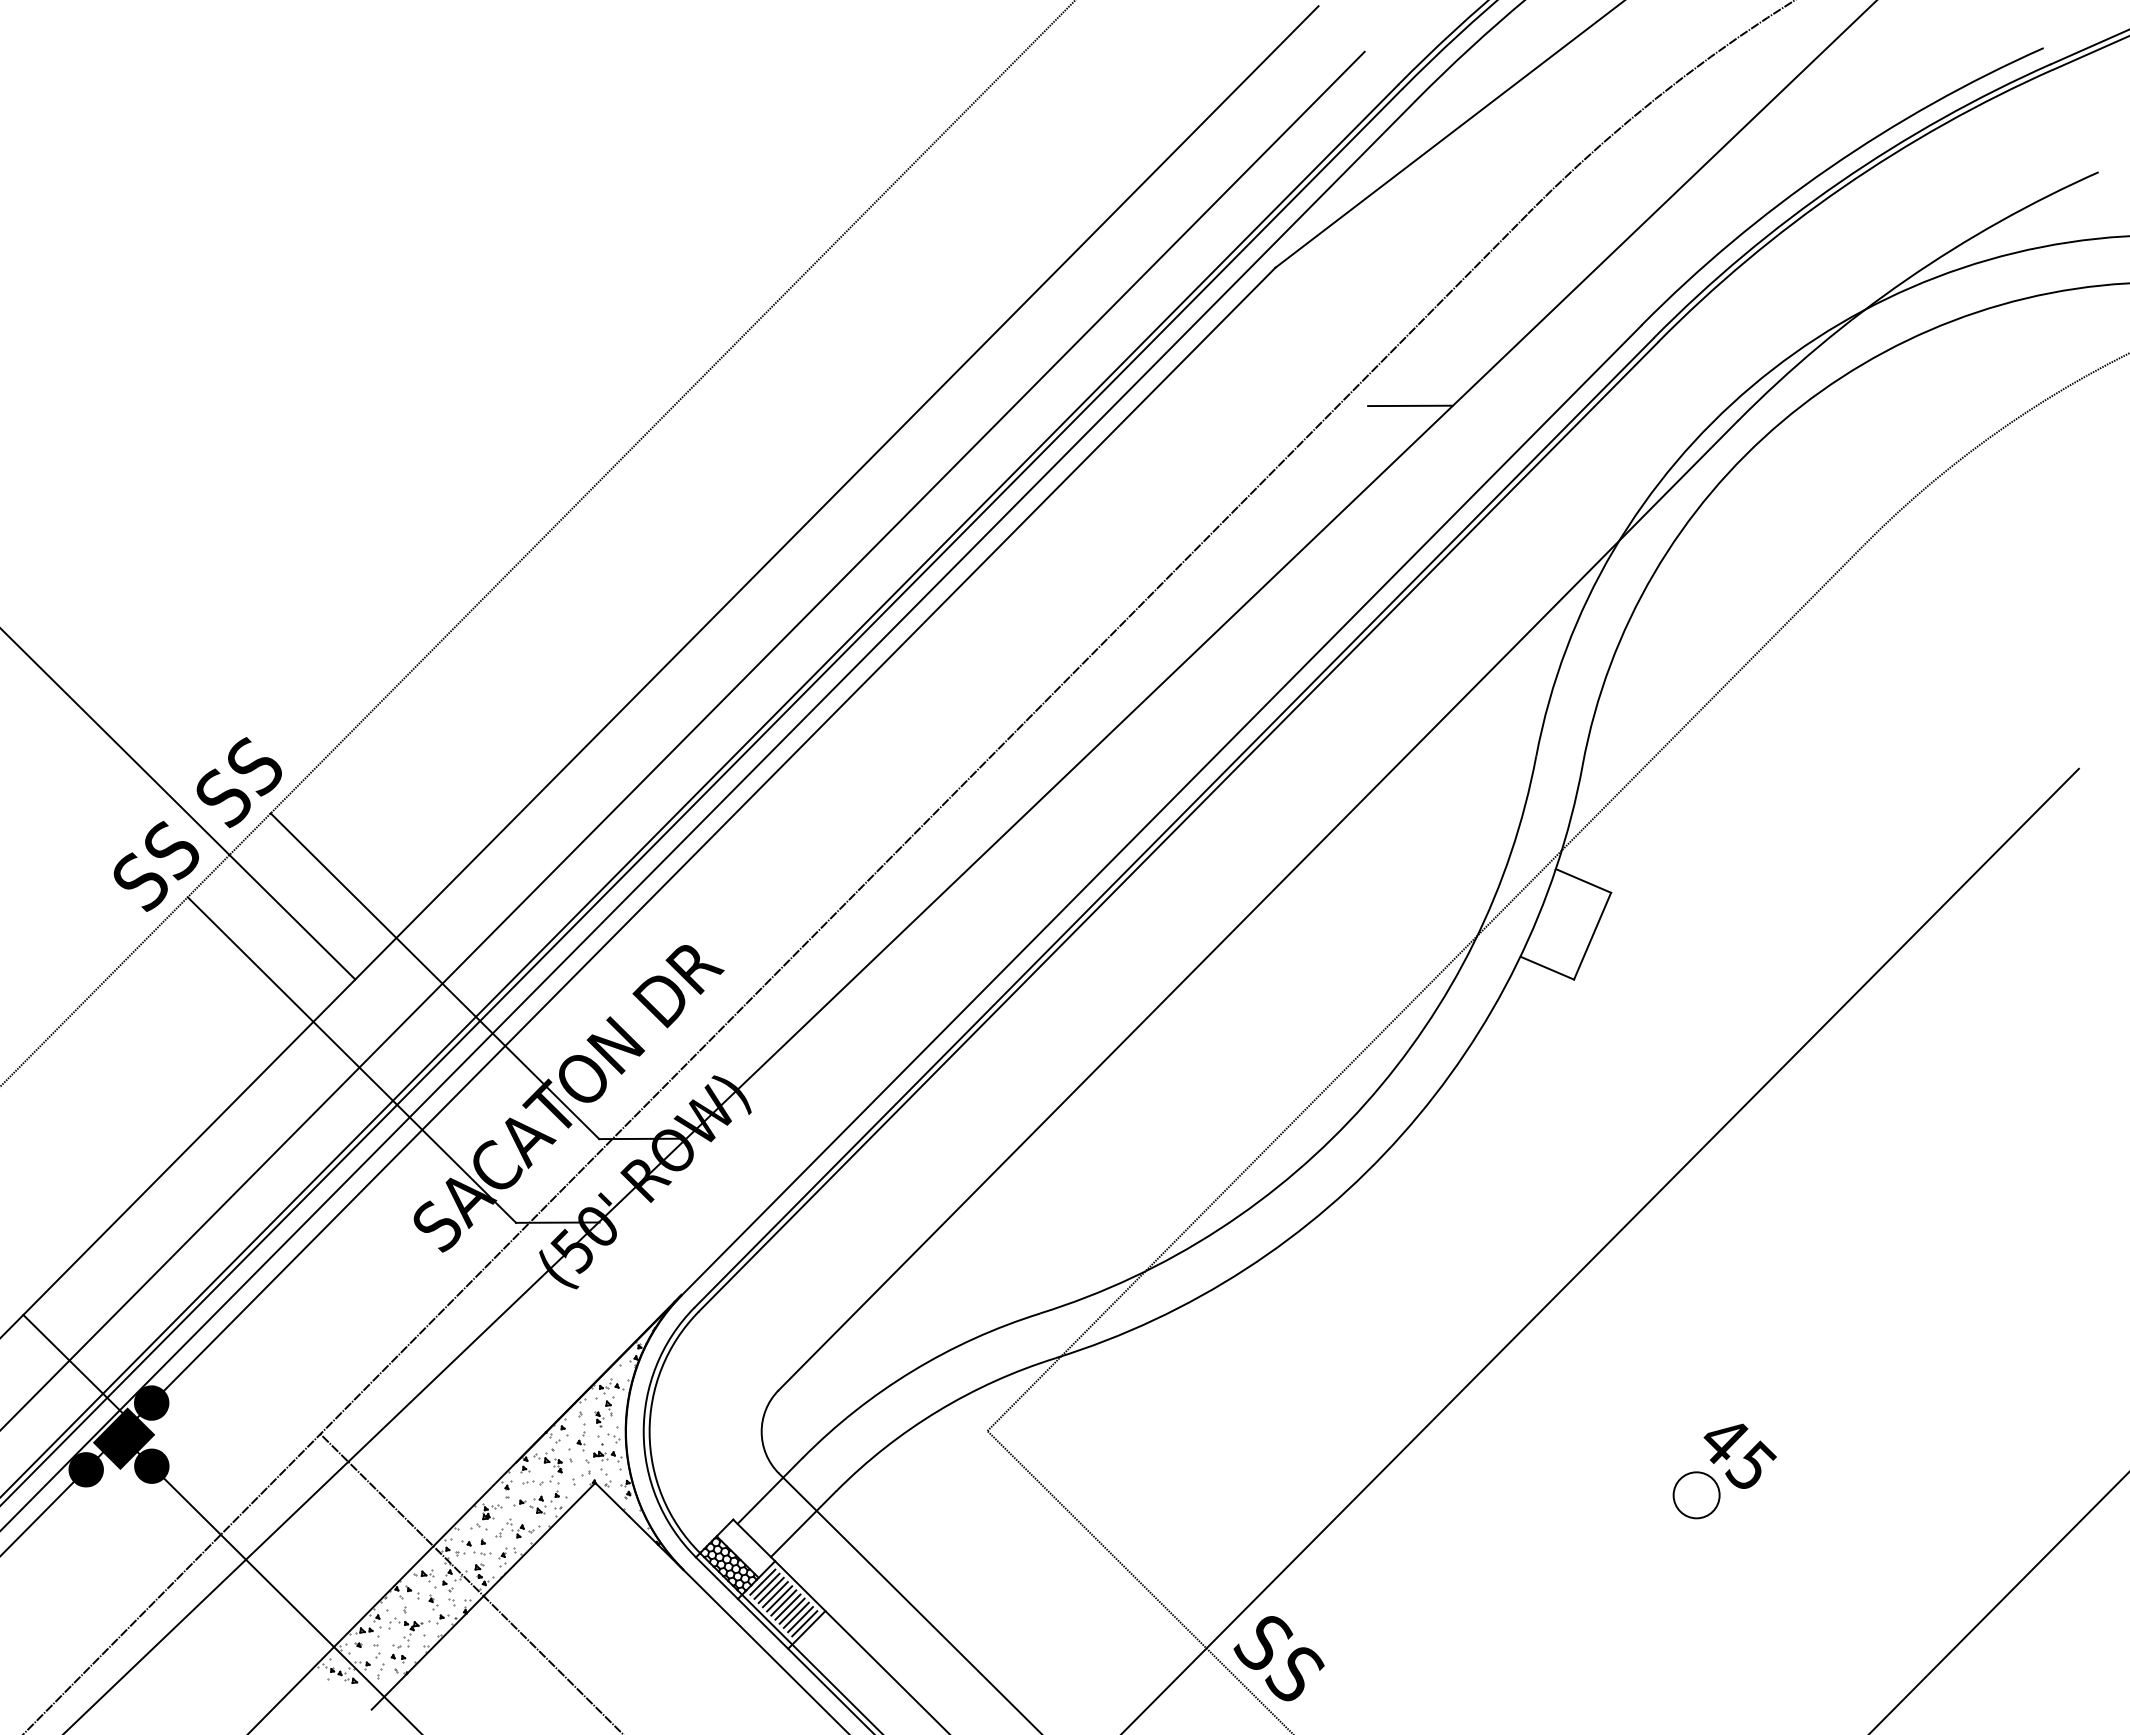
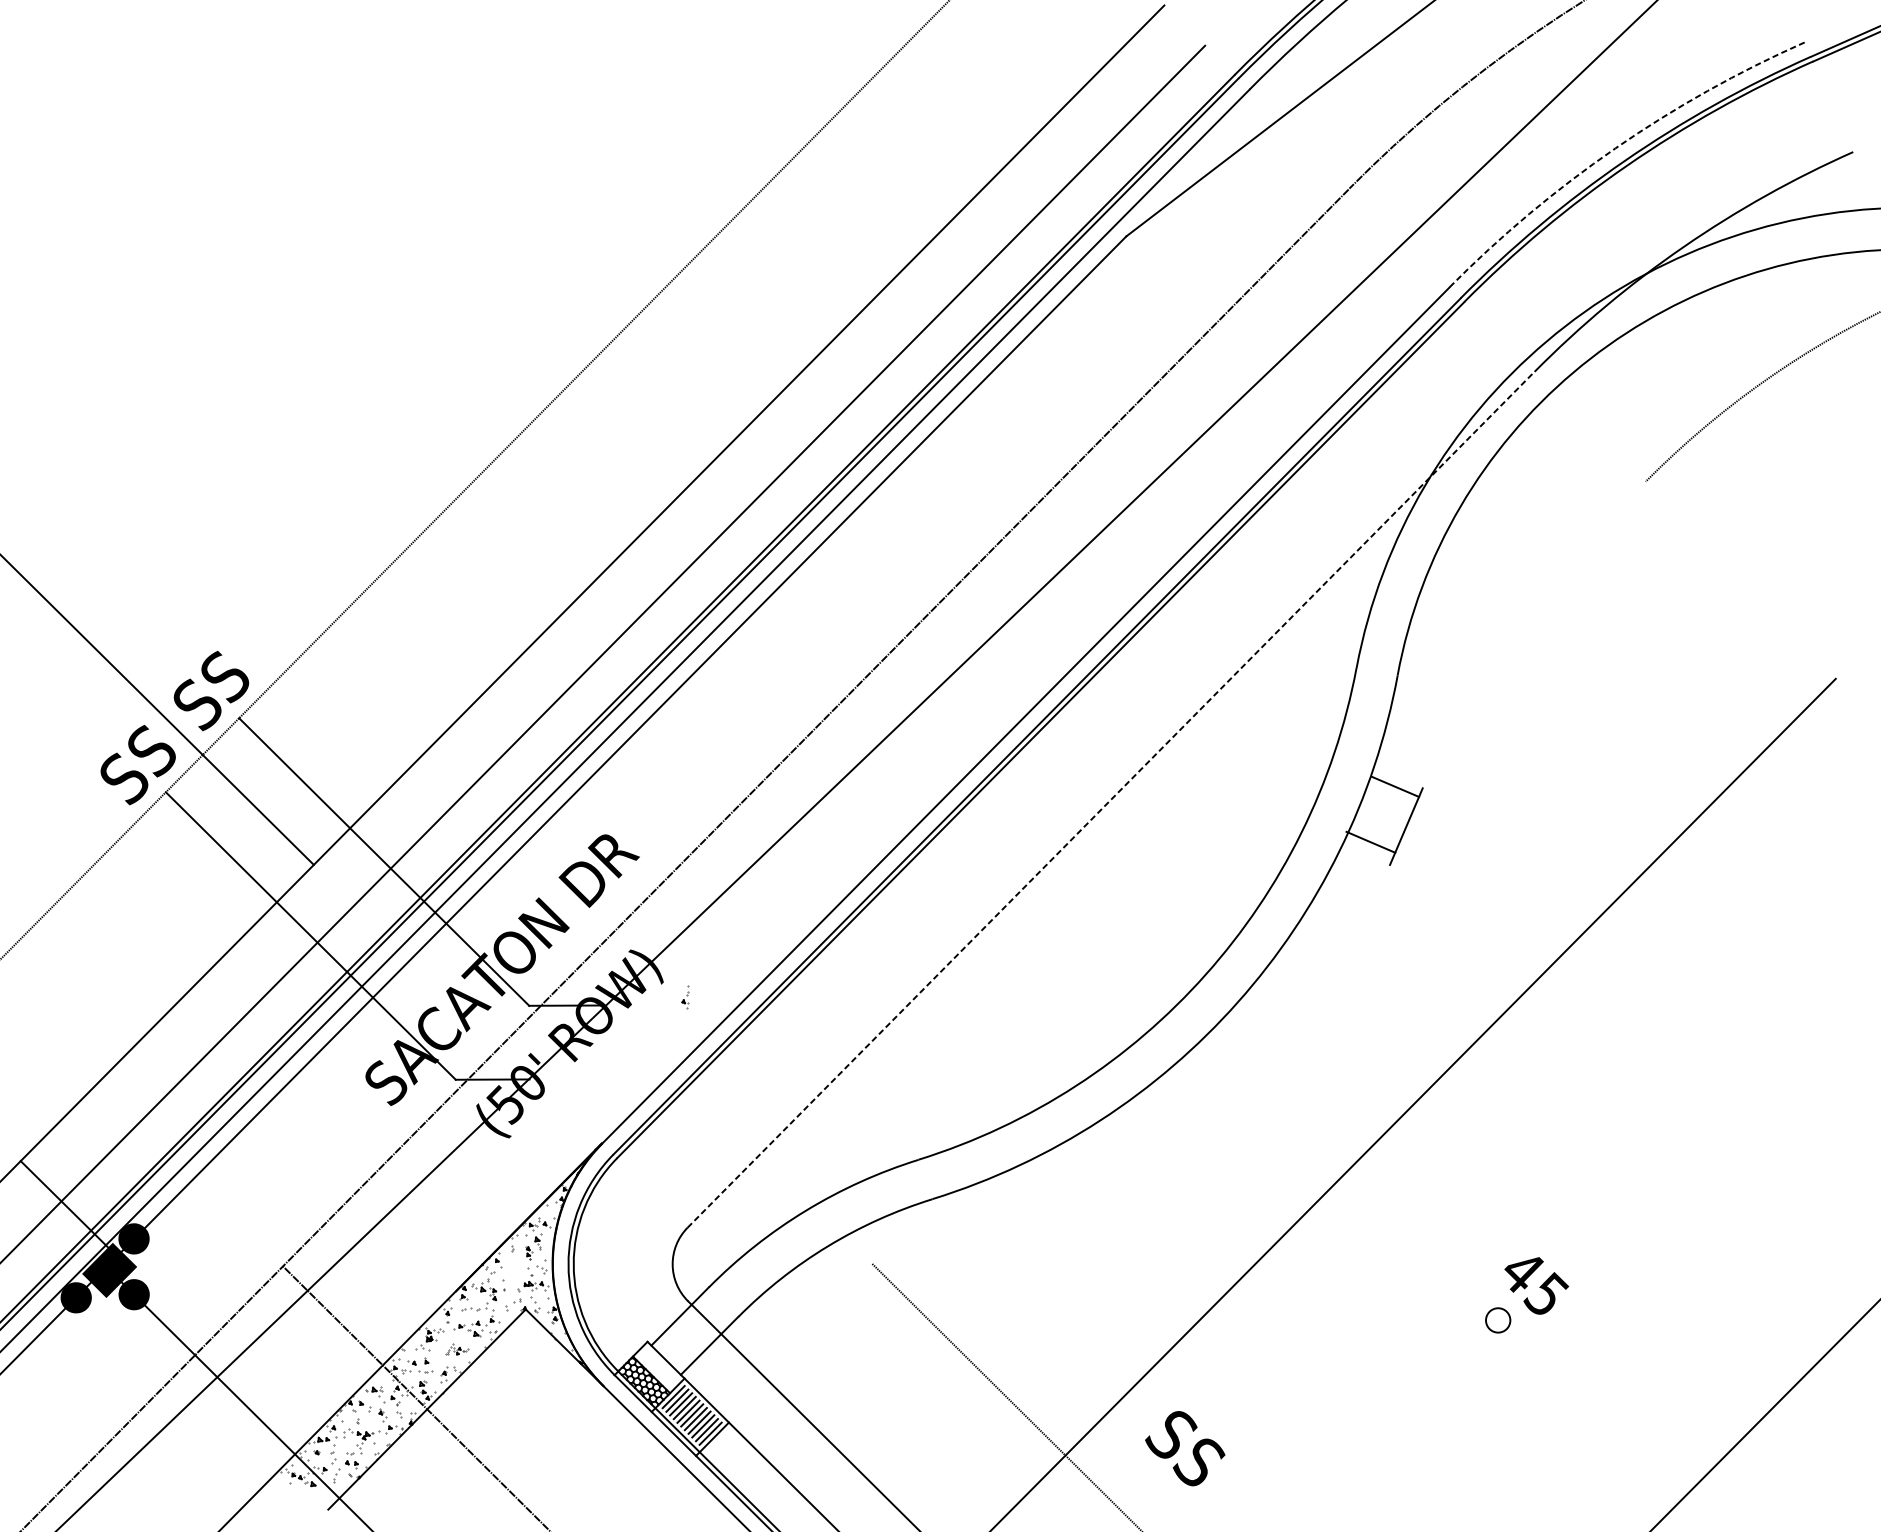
arc: (1829, 167) -> (1615, 147), solid -> dashed
line: (1409, 405) -> (1244, 358), removed
line: (1583, 880) -> (1370, 841), moved
line: (1258, 905) -> (1111, 799), solid -> dashed
line: (1547, 967) -> (1395, 786), moved
line: (1425, 988) -> (1258, 872), removed
part: (580, 1437) -> (684, 997), moved
circle: (1696, 1495) -> (1498, 1320), size x0.6
part: (517, 1528) -> (457, 1349), size x0.6
text: (1278, 1658) -> (1184, 1448), moved

